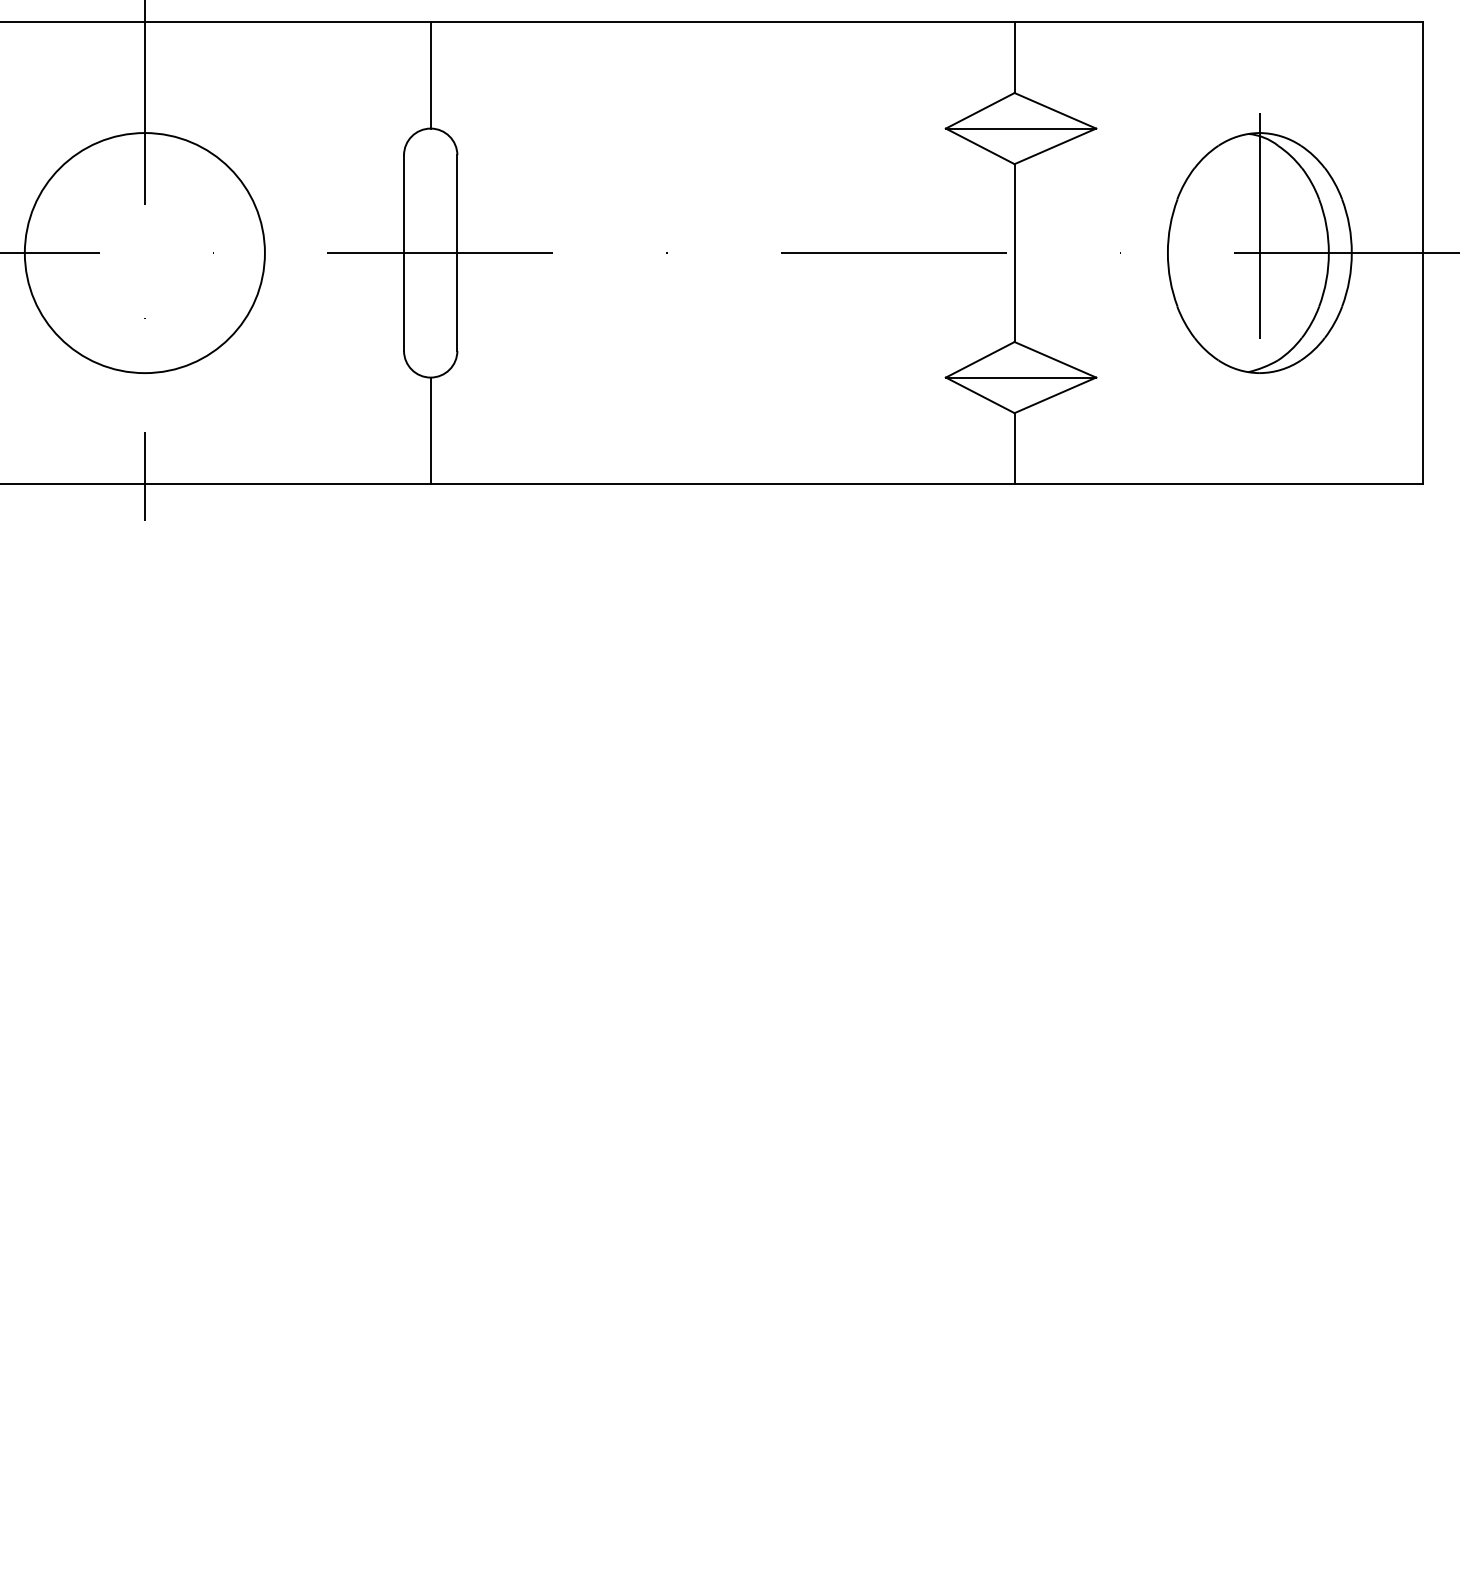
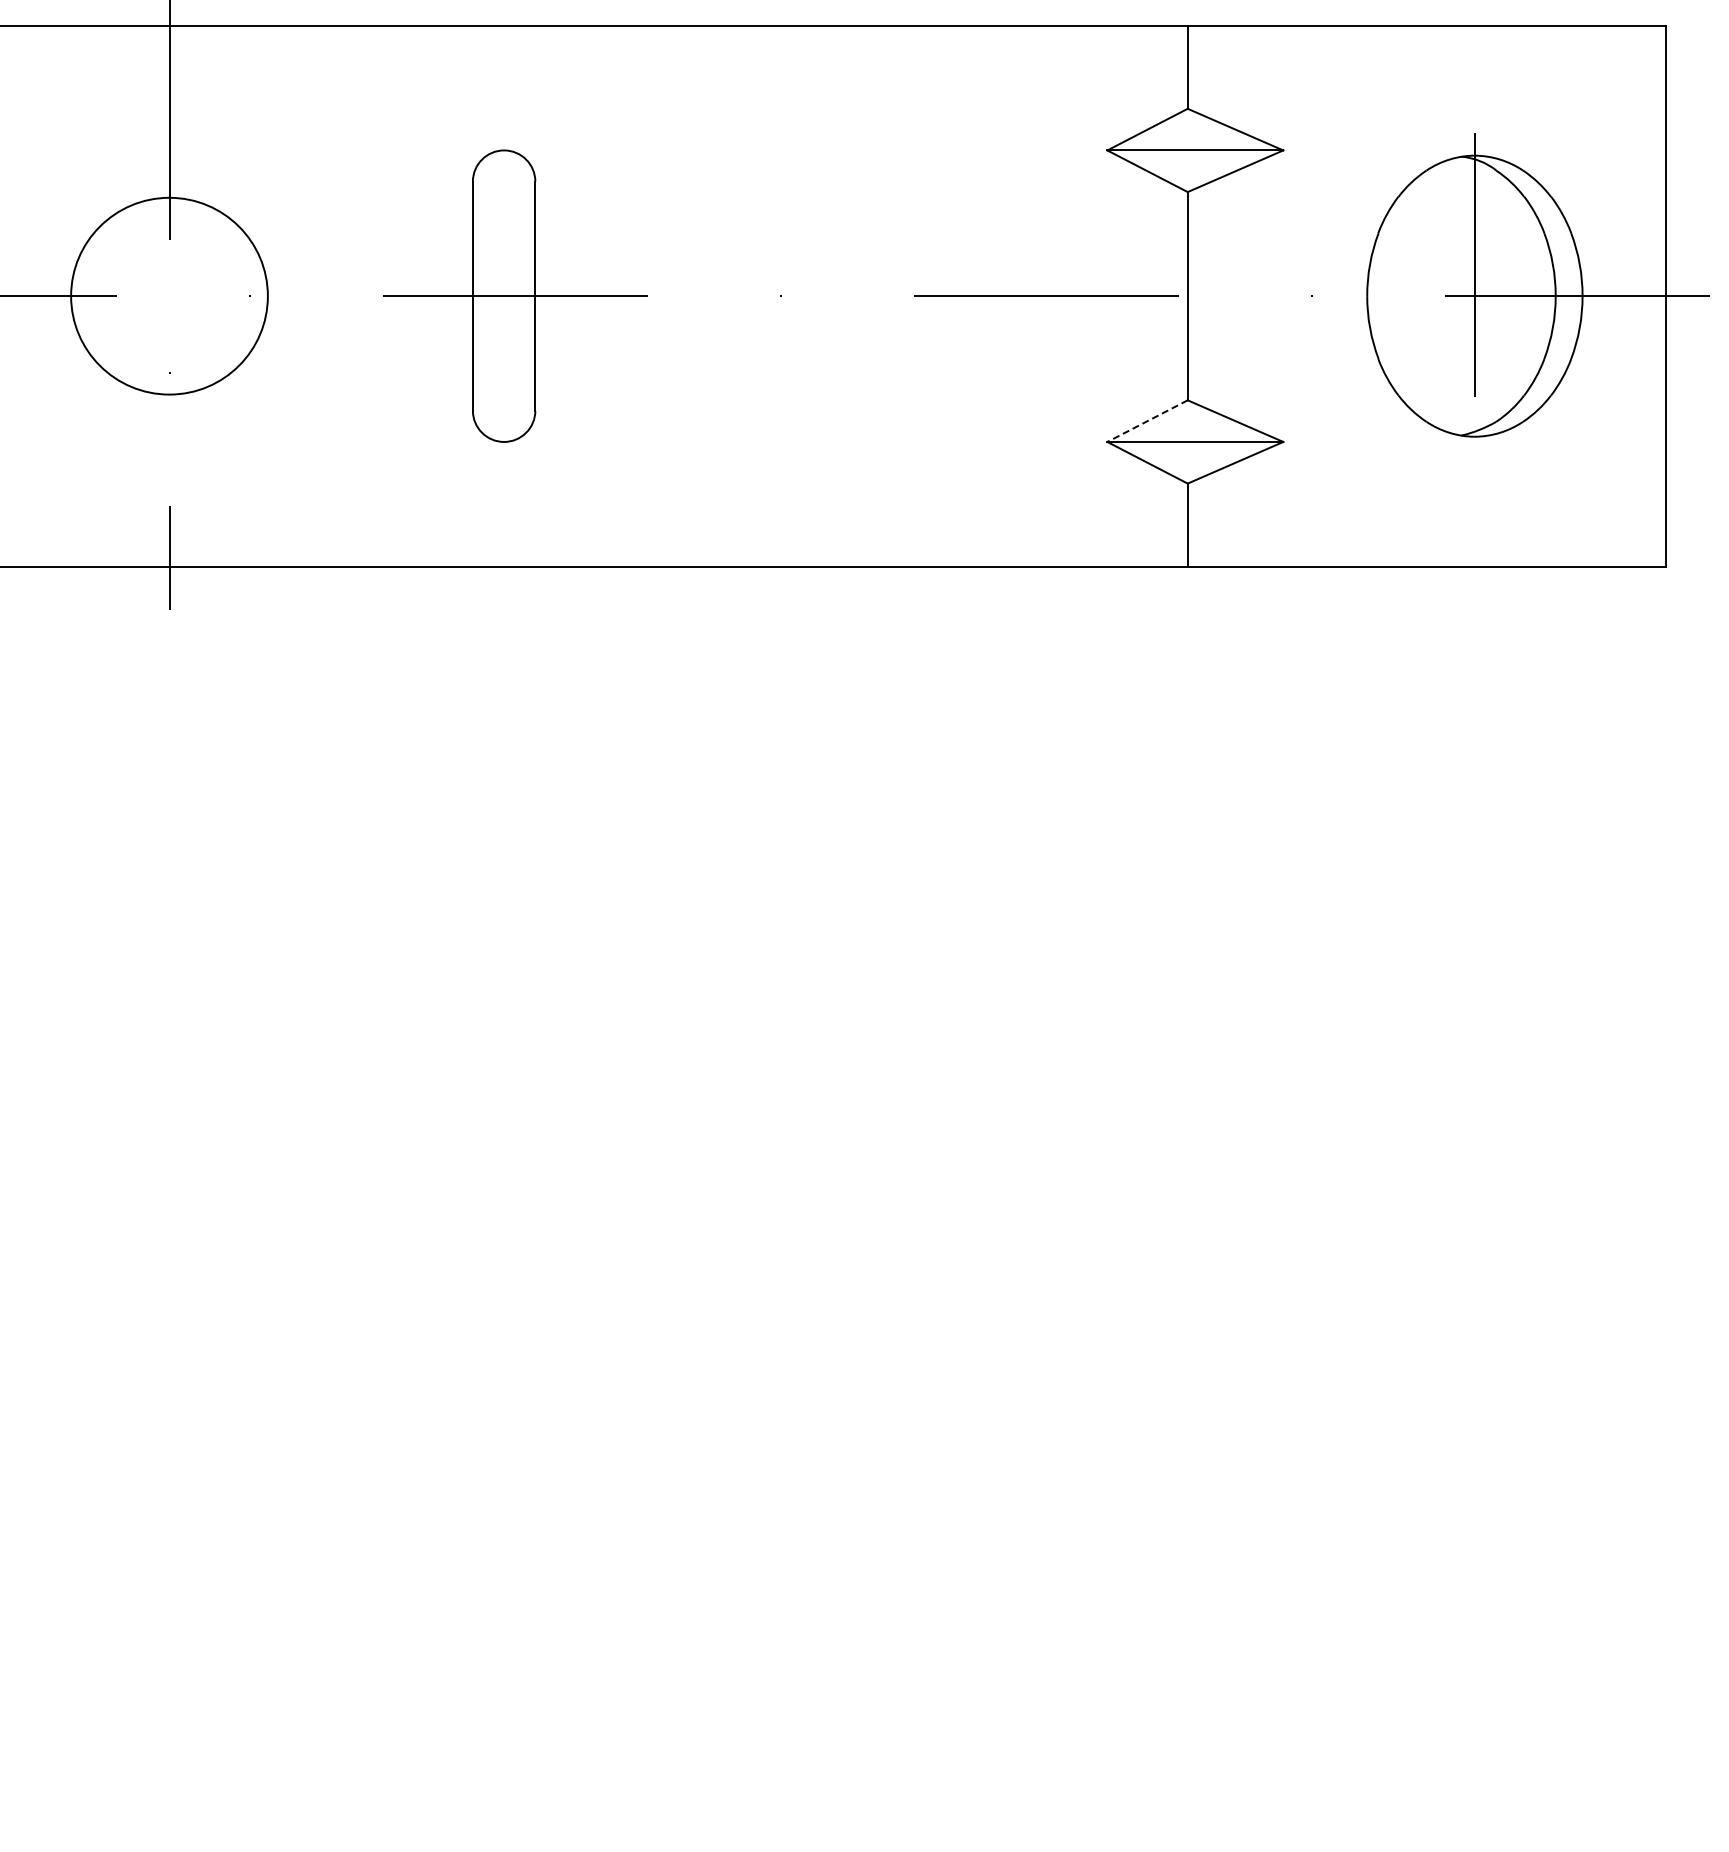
line: (431, 74) -> (504, 87), removed
circle: (144, 252) -> (169, 295), size x0.7
line: (980, 360) -> (1147, 421), solid -> dashed
line: (431, 430) -> (504, 503), removed

